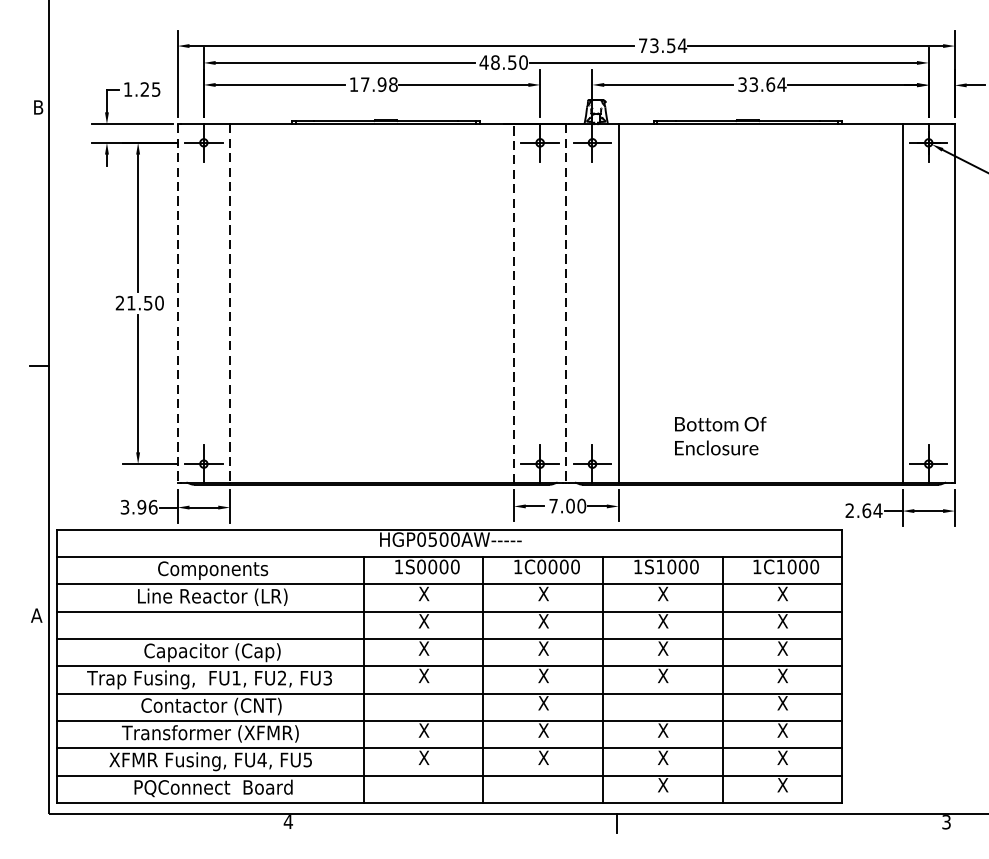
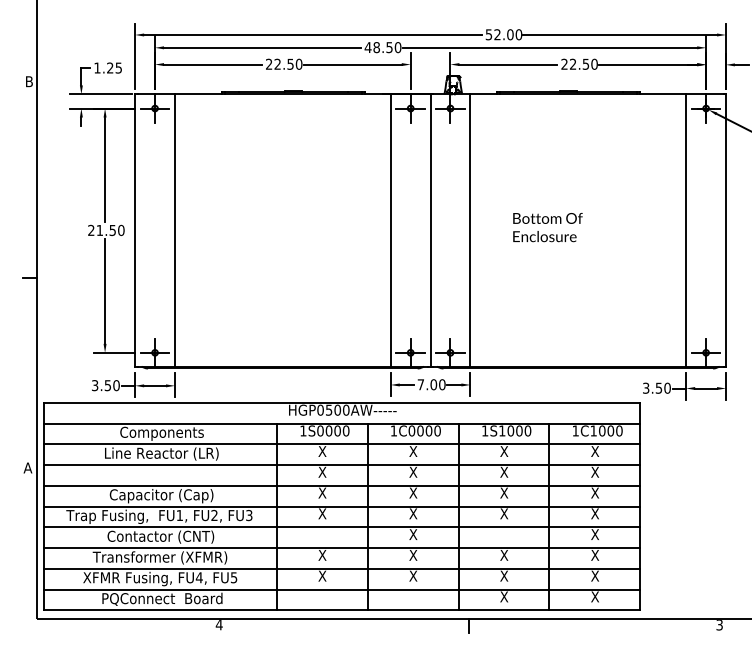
text: (662, 45) -> (503, 34), 73.54 -> 52.00
text: (374, 83) -> (284, 63), 17.98 -> 22.50
text: (762, 83) -> (579, 63), 33.64 -> 22.50
line: (513, 303) -> (390, 230), dashed -> solid
line: (178, 304) -> (135, 231), dashed -> solid
line: (229, 304) -> (174, 231), dashed -> solid
line: (566, 304) -> (430, 231), dashed -> solid
text: (720, 436) -> (547, 227), moved
text: (146, 507) -> (111, 385), 3.96 -> 3.50
text: (864, 509) -> (657, 387), 2.64 -> 3.50

